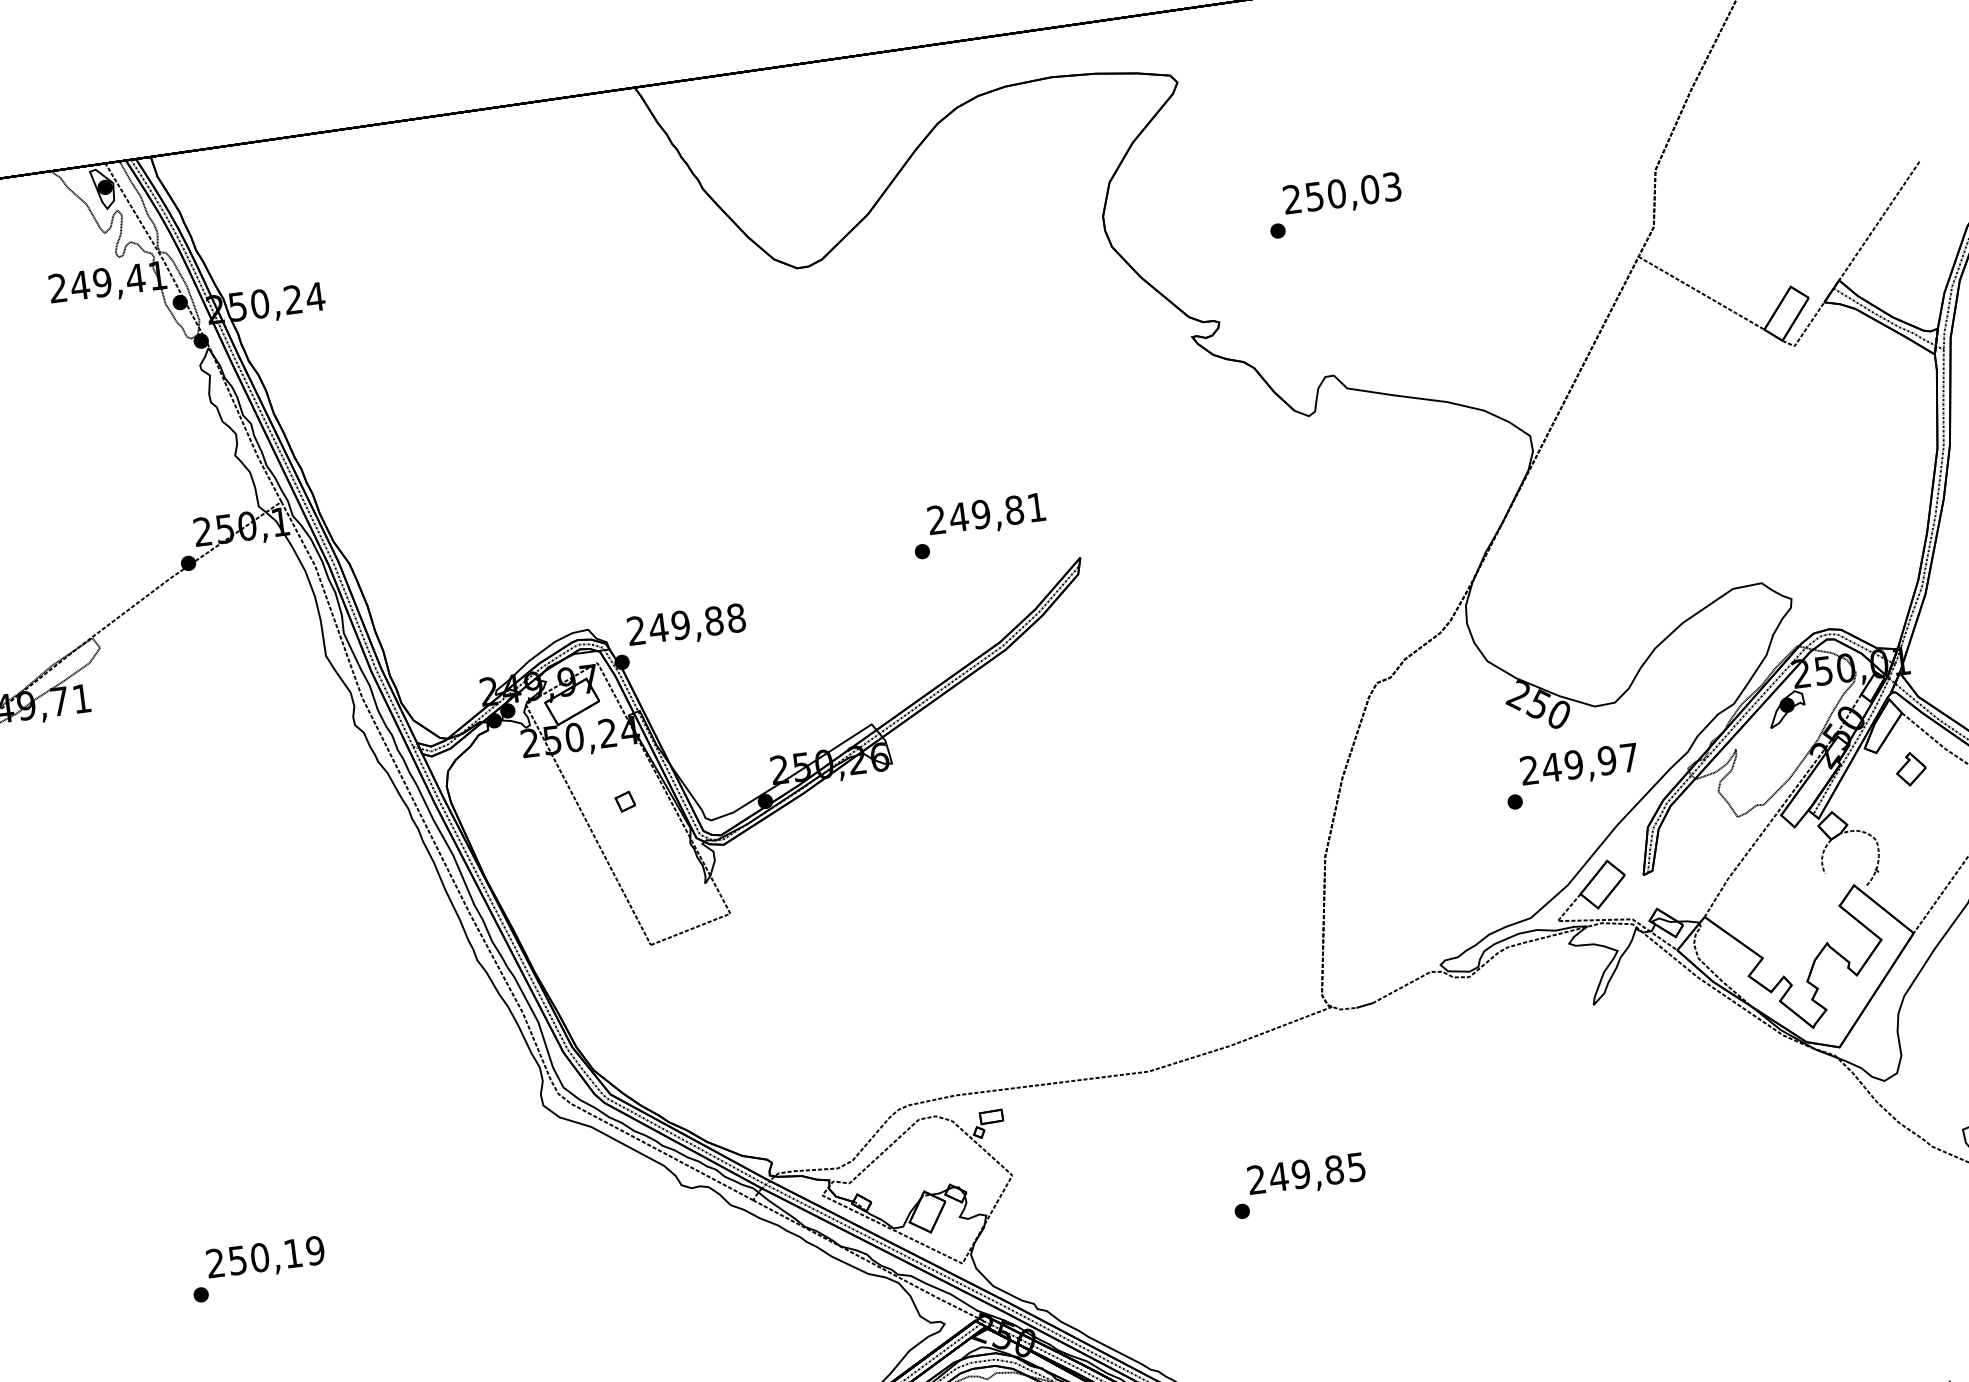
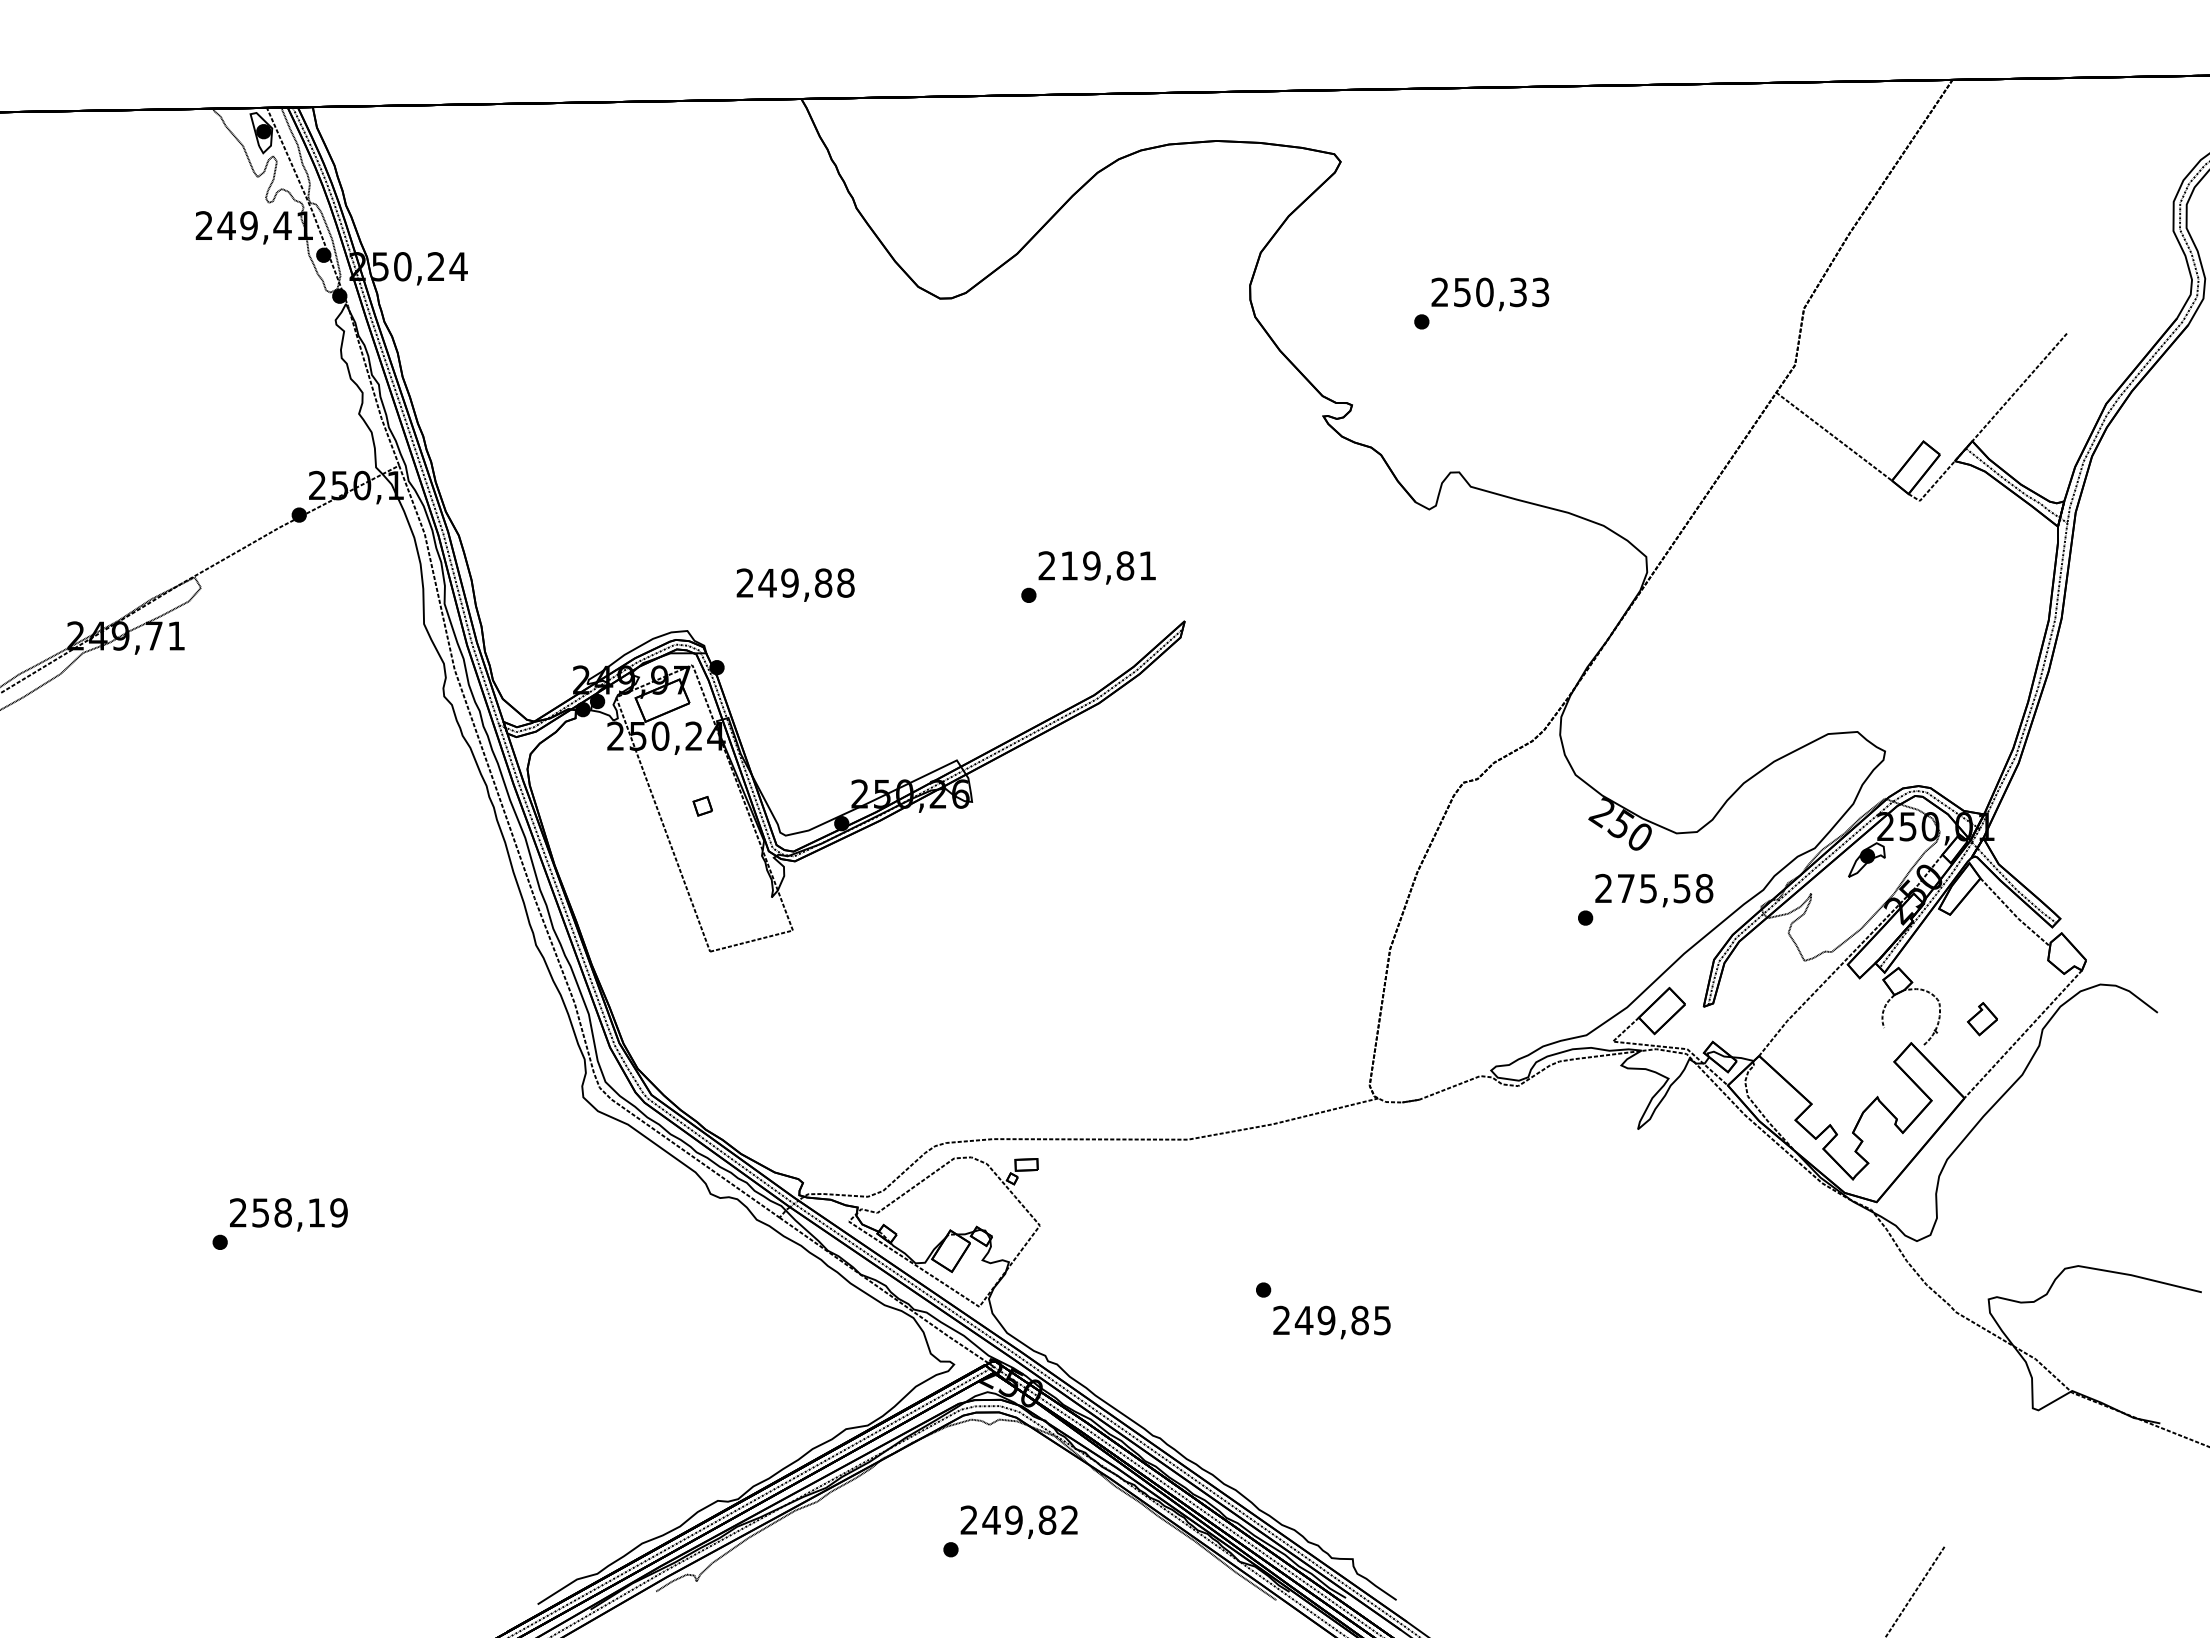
text: (1370, 189) -> (1518, 292), 250,03 -> 250,33
text: (958, 516) -> (1069, 565), 249,81 -> 219,81
text: (686, 625) -> (795, 584), moved
text: (1589, 762) -> (1664, 888), 249,97 -> 275,58
part: (1911, 769) -> (1982, 1019), moved
text: (1306, 1175) -> (1331, 1322), moved
text: (260, 1257) -> (283, 1212), 250,19 -> 258,19

